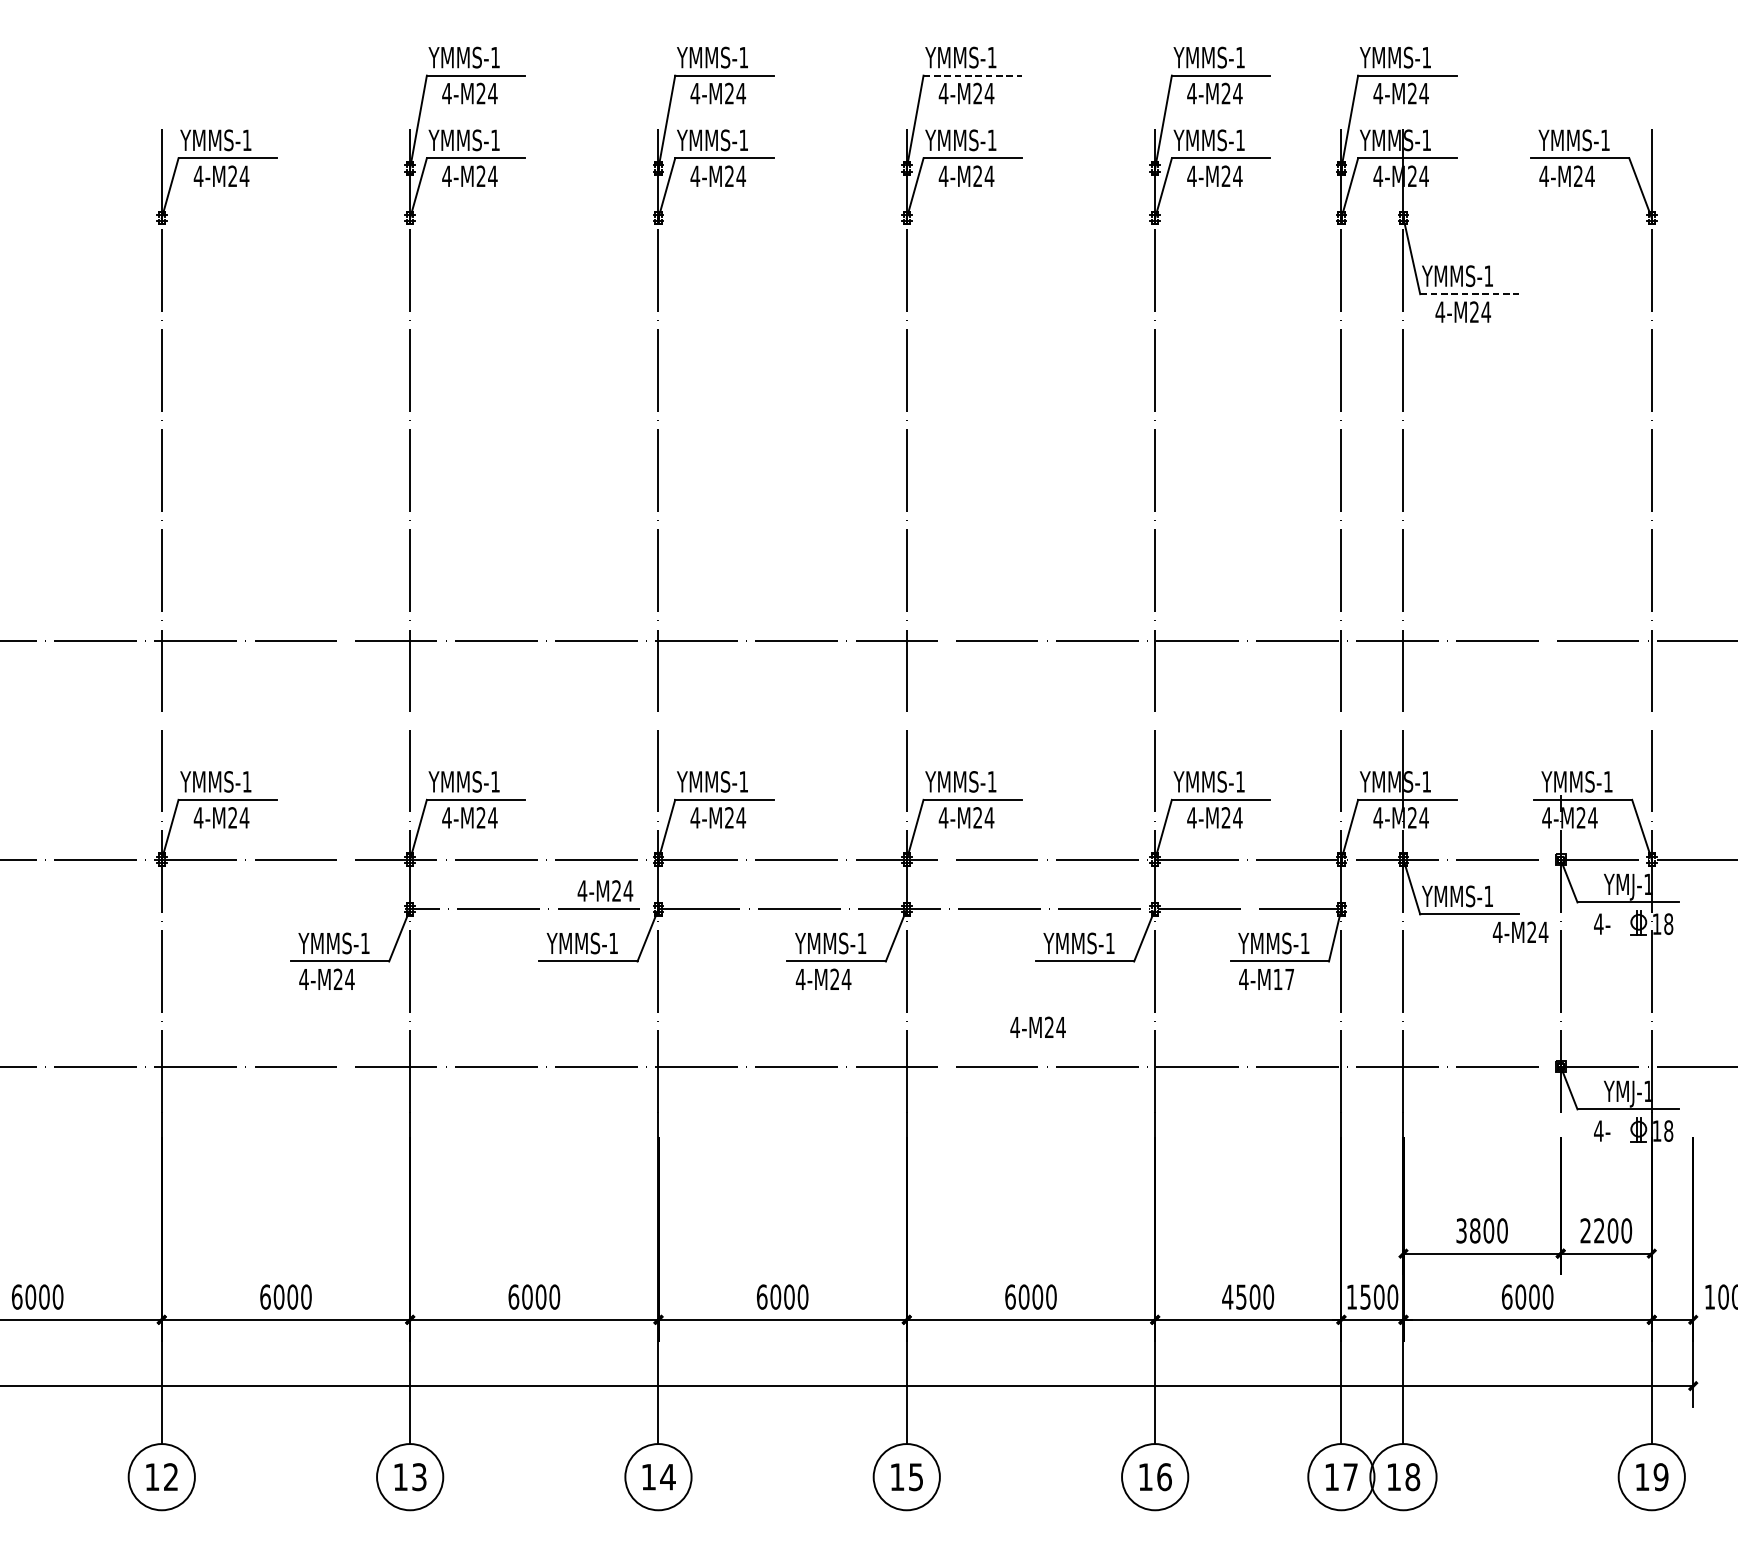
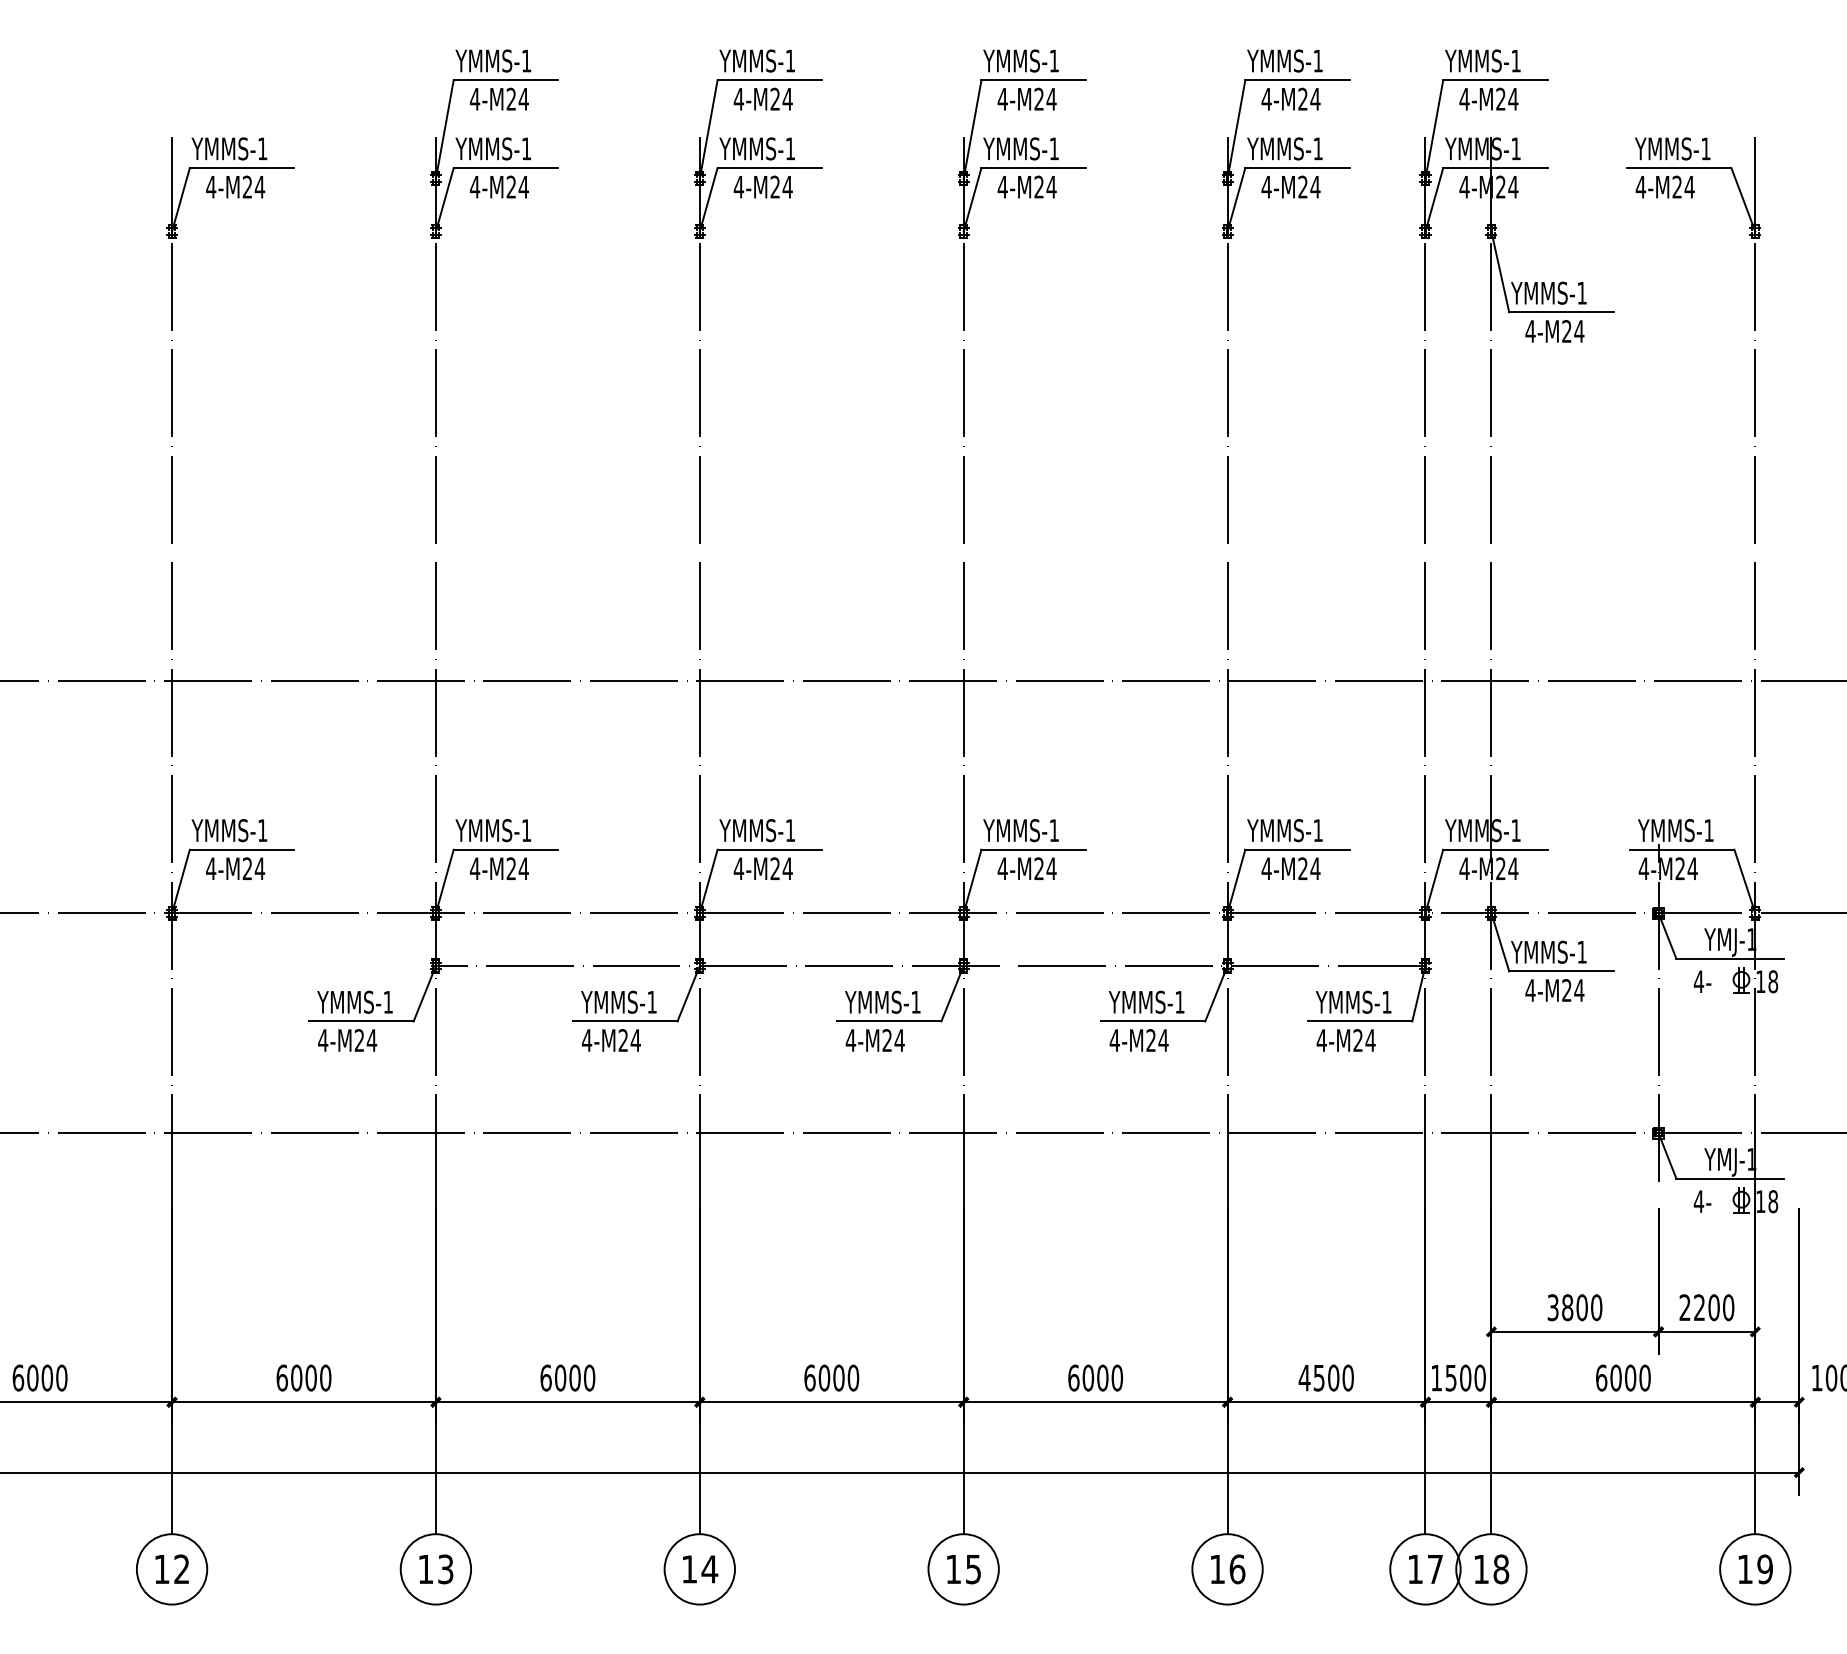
line: (973, 75) -> (1034, 80), dashed -> solid
line: (1469, 294) -> (1561, 312), dashed -> solid
text: (604, 890) -> (610, 1040), moved
text: (1520, 932) -> (1554, 990), moved
text: (1284, 979) -> (1364, 1040), 4-M17 -> 4-M24
text: (1037, 1027) -> (1138, 1040), moved

